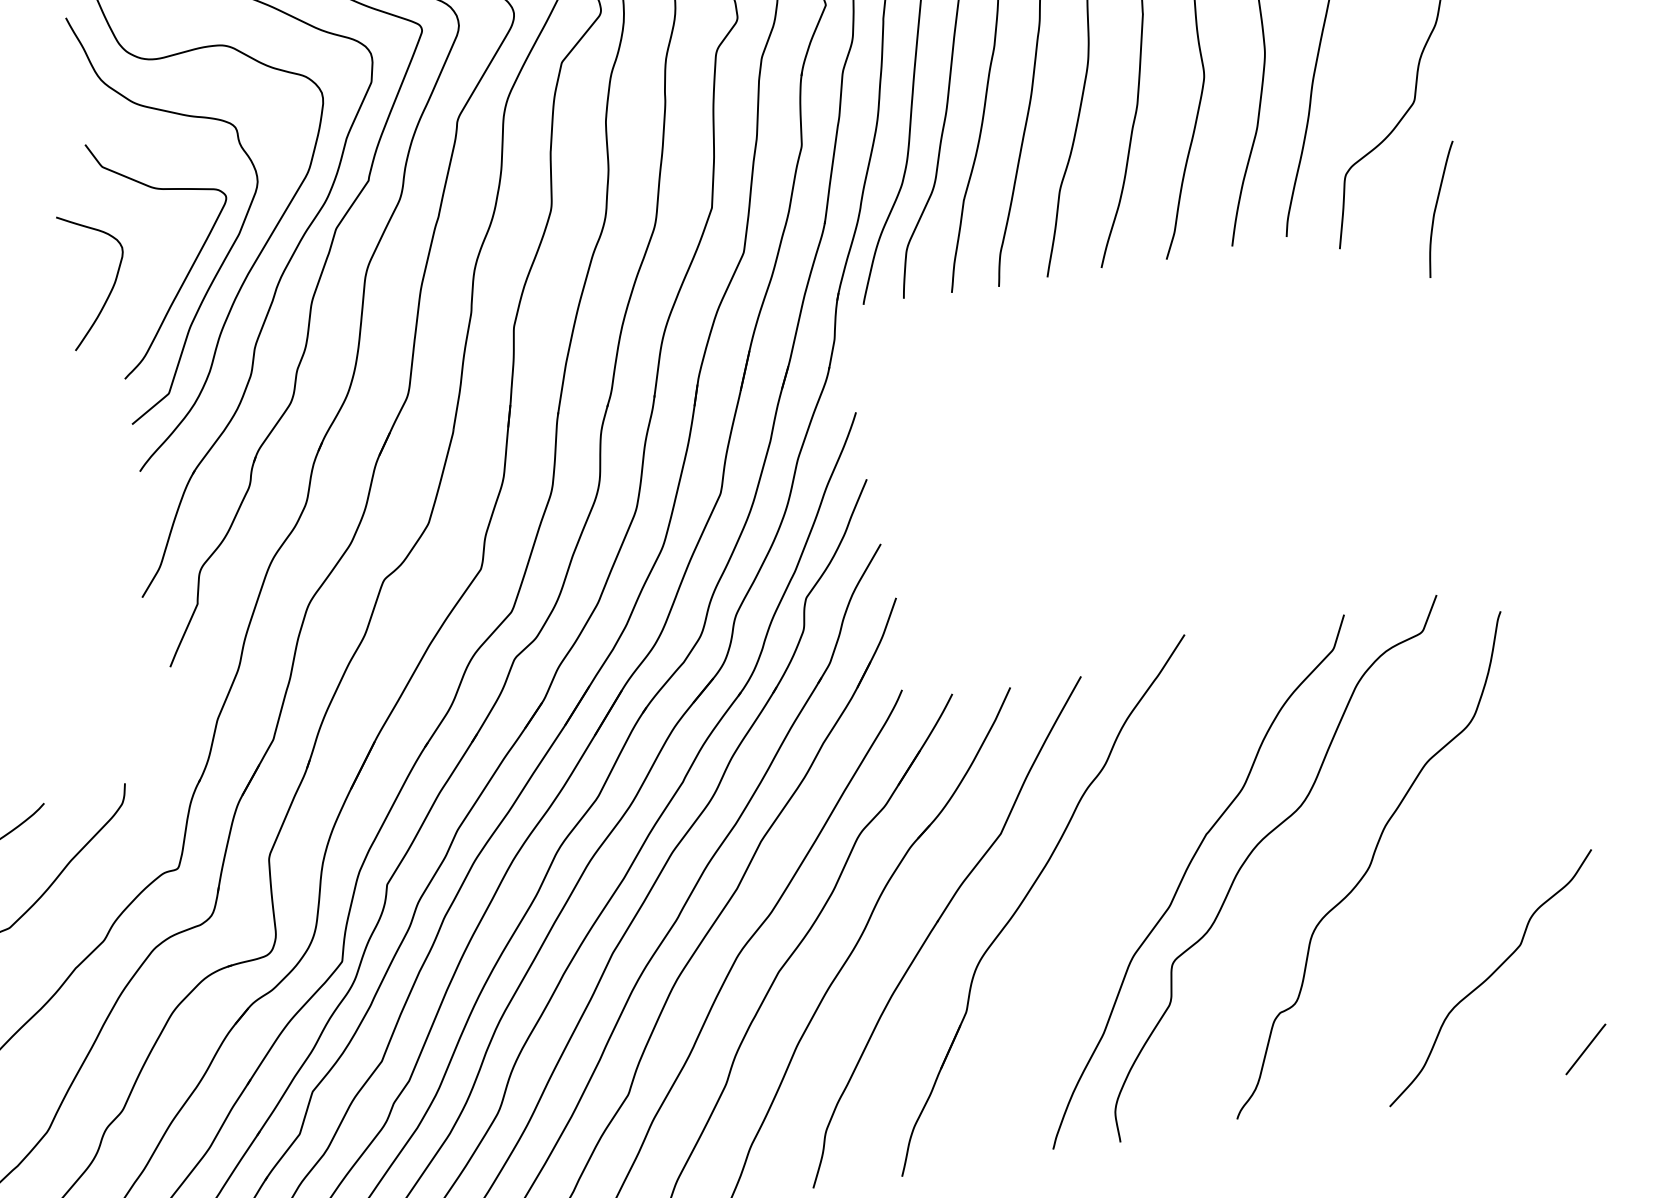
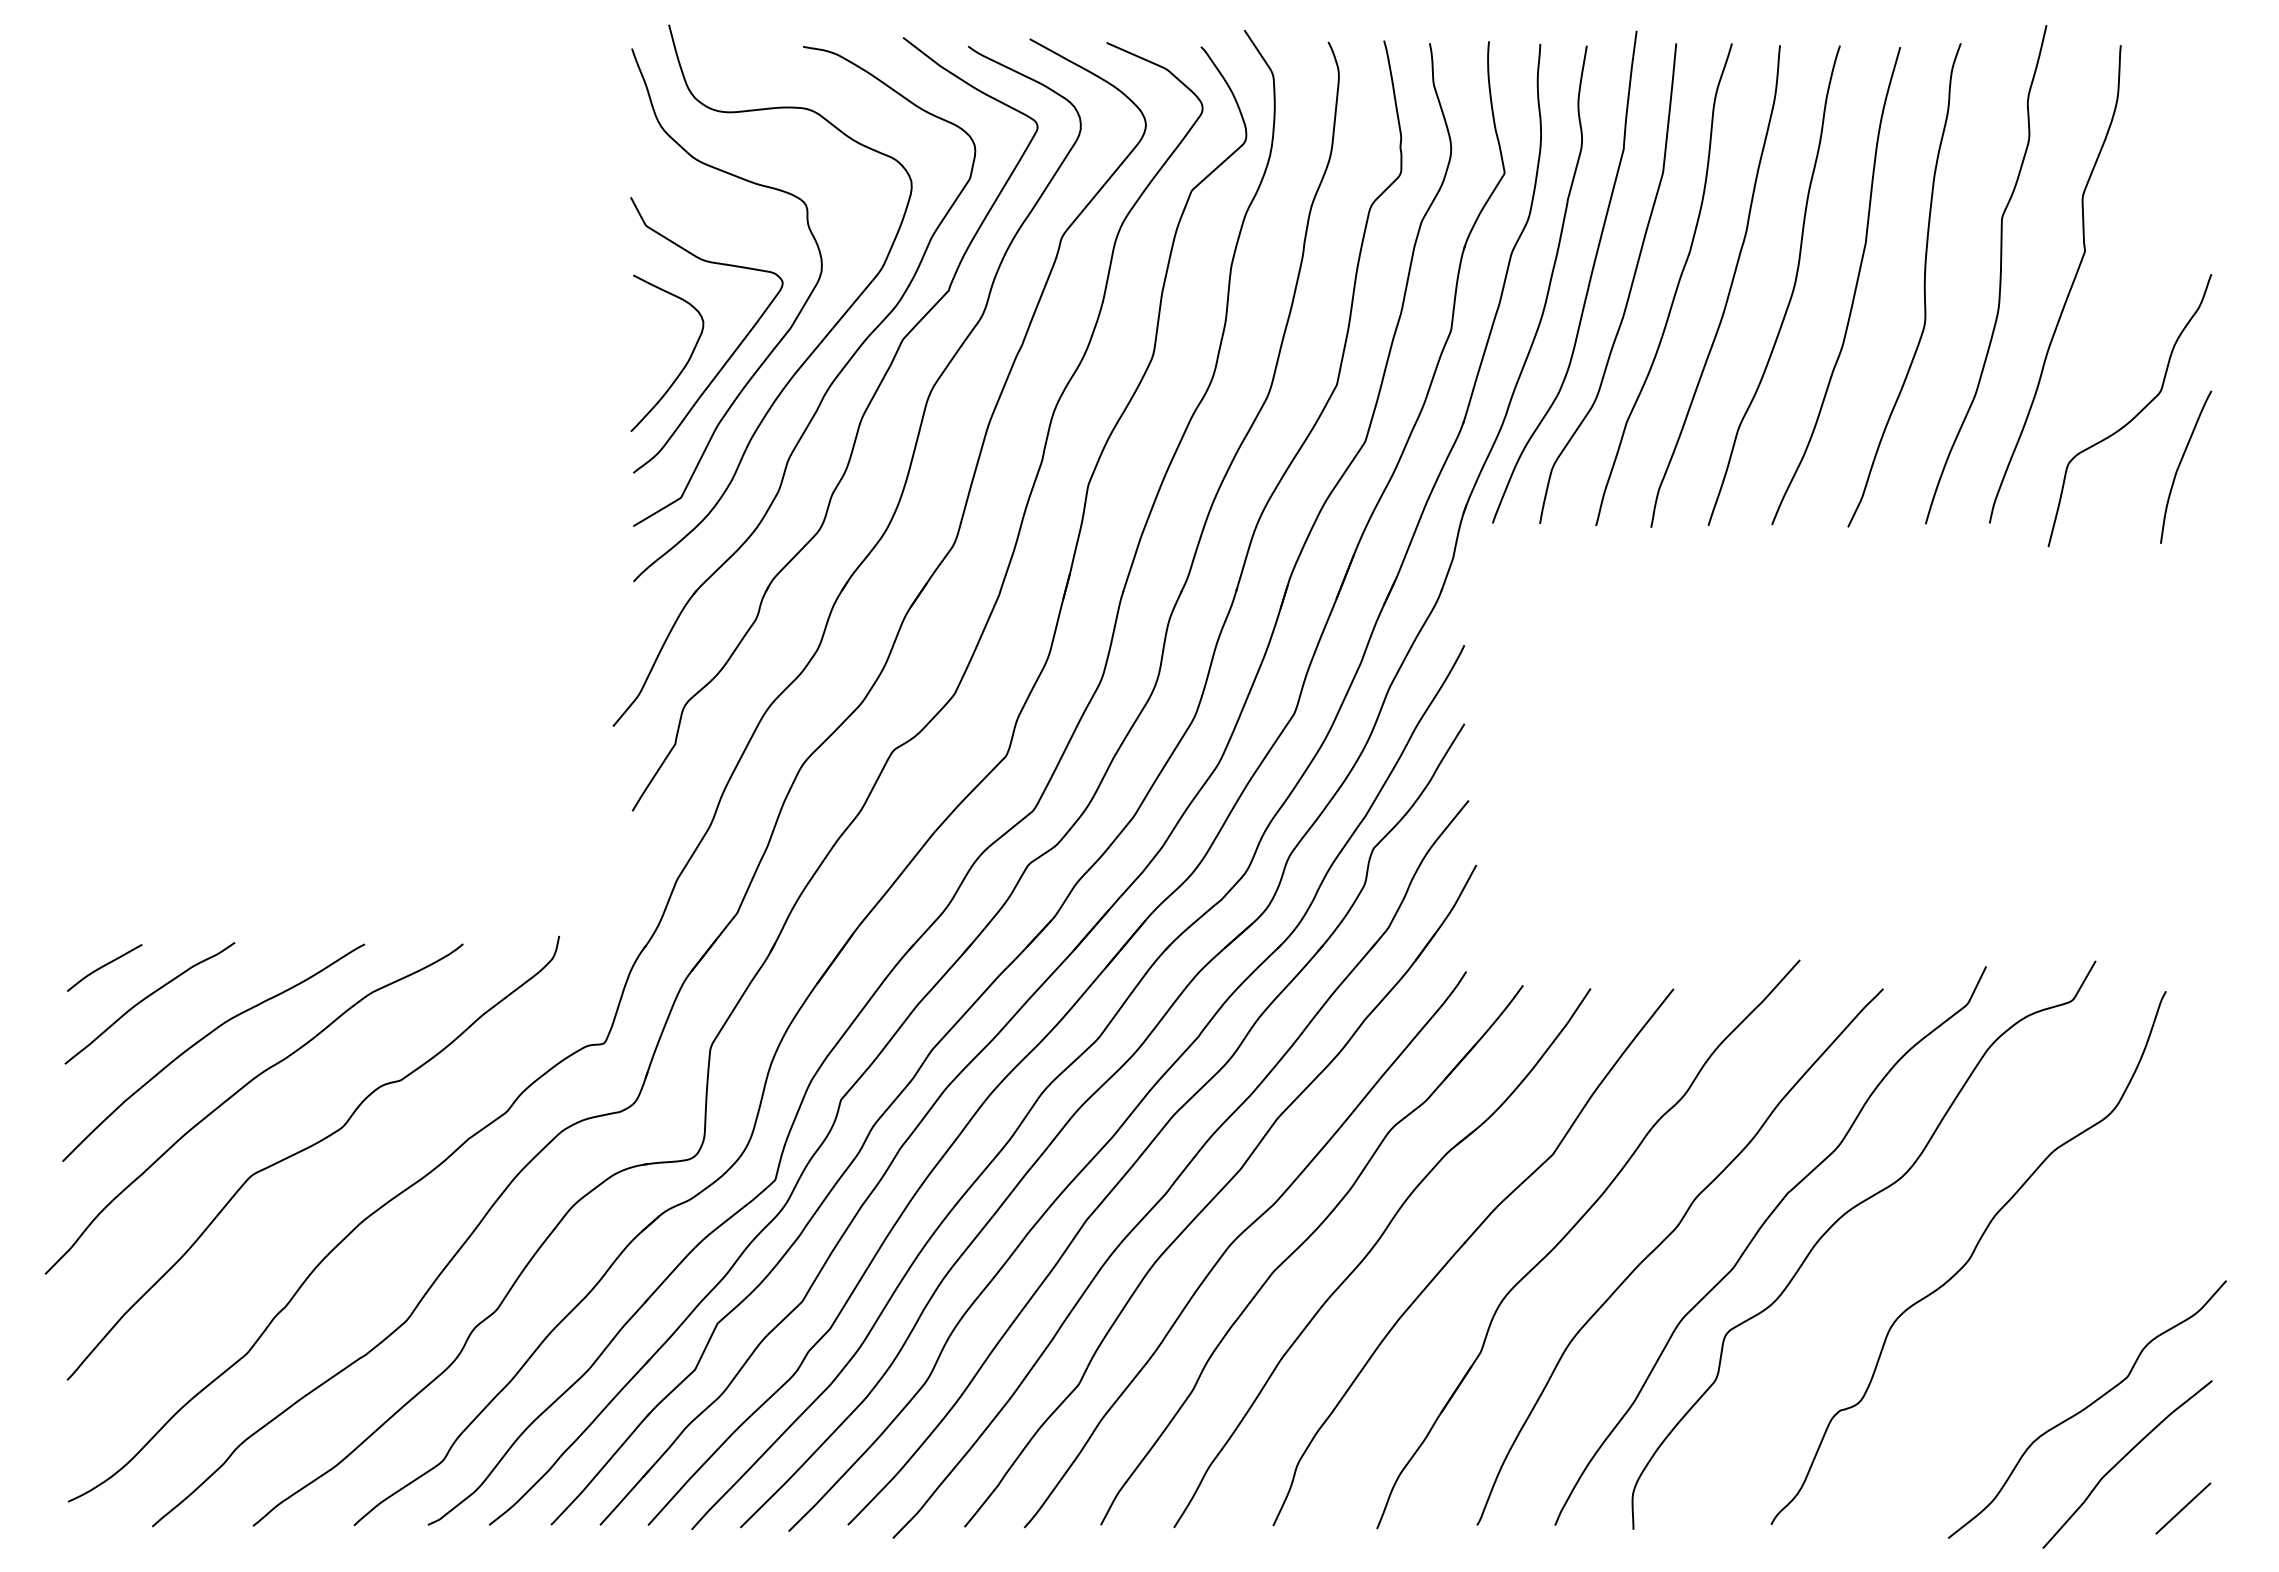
curve: (1436, 208) -> (2180, 465), moved
curve: (112, 287) -> (684, 365), moved
curve: (1107, 892) -> (1664, 1241), added
curve: (1528, 1015) -> (2123, 1459), added

